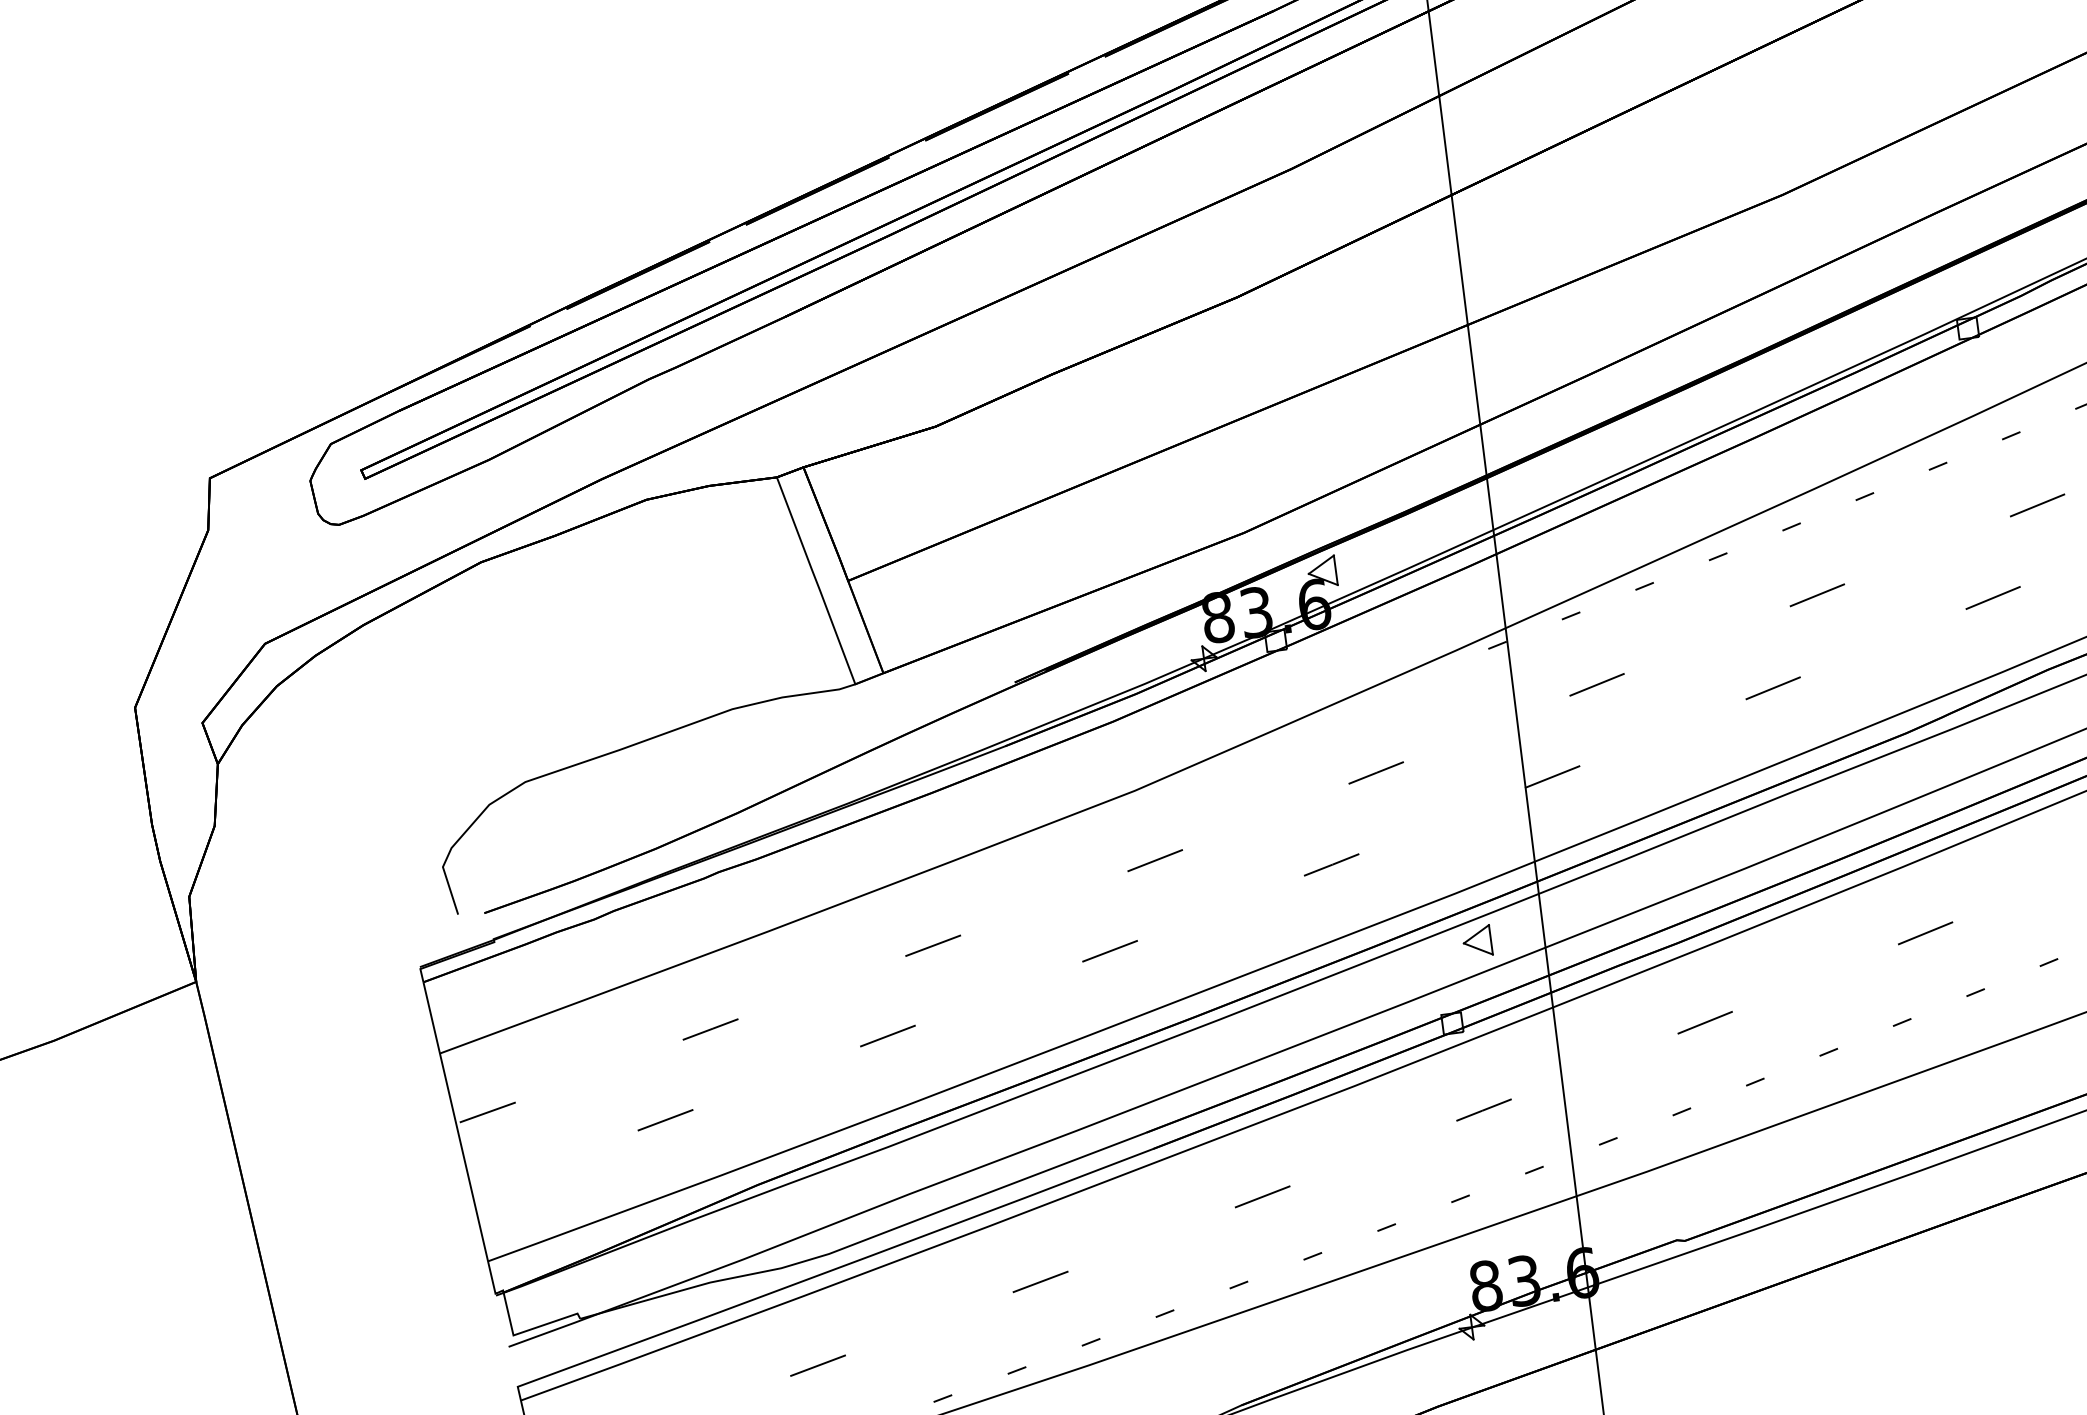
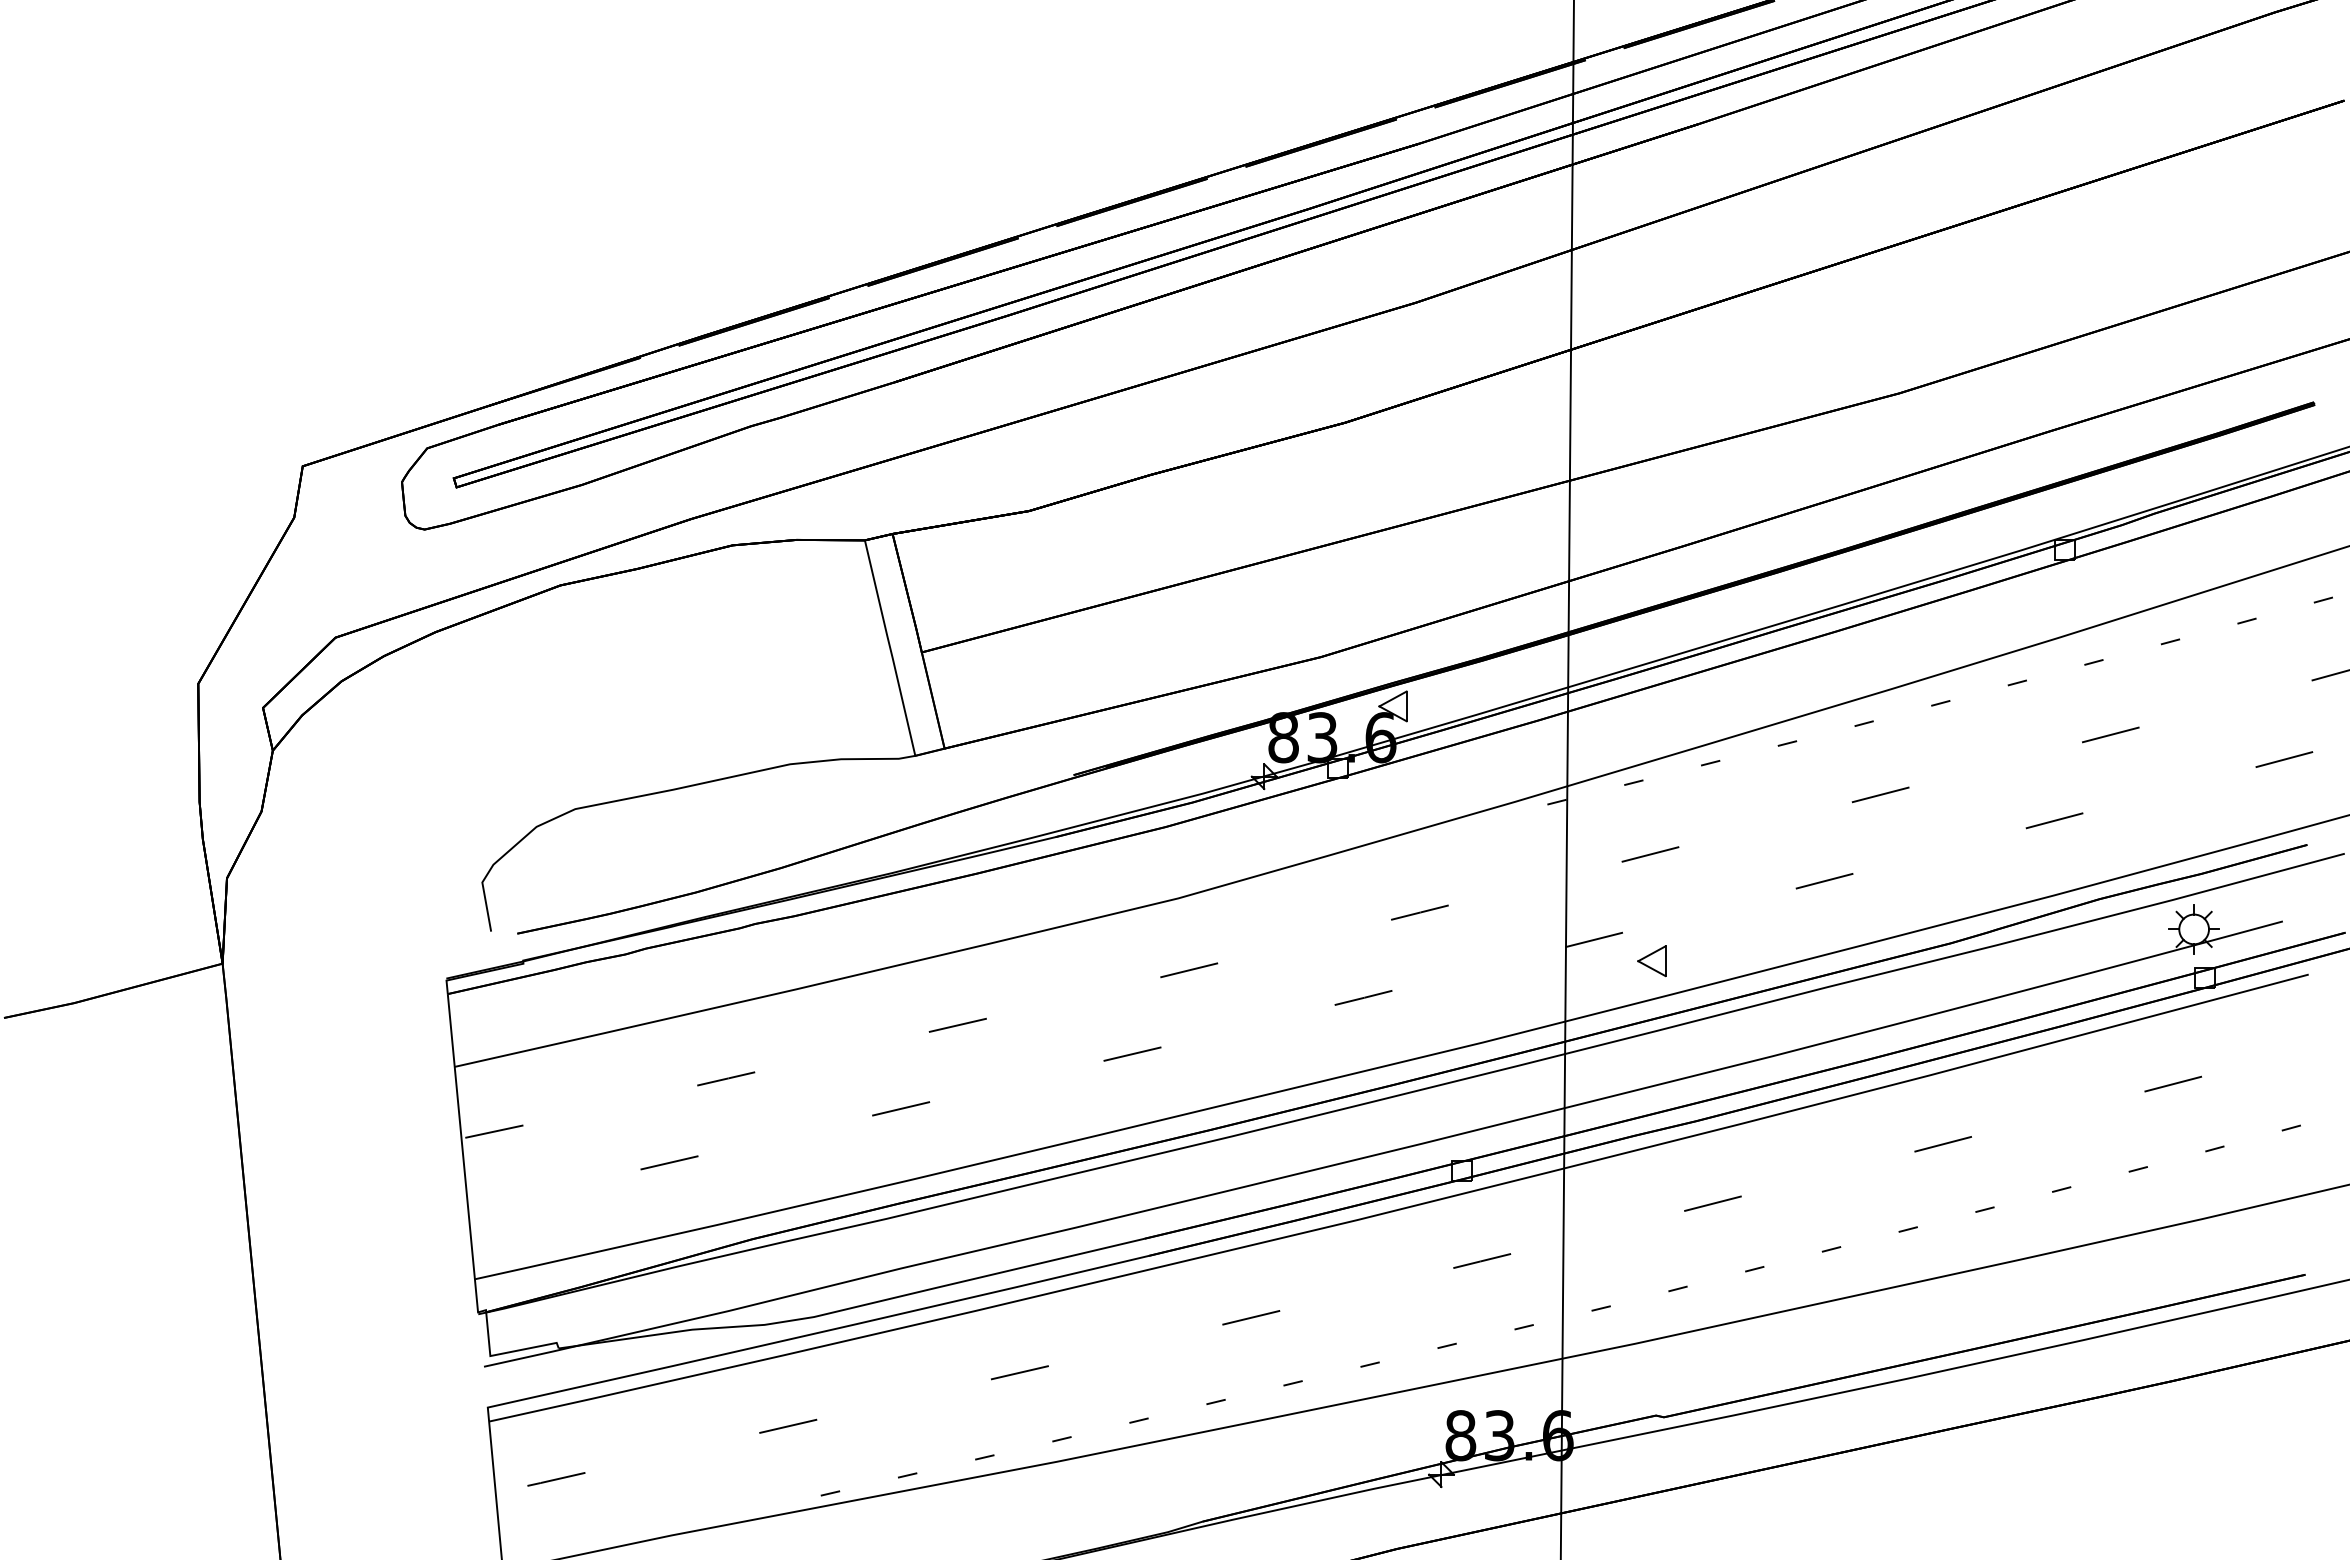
part: (1477, 941) -> (1651, 961), moved

